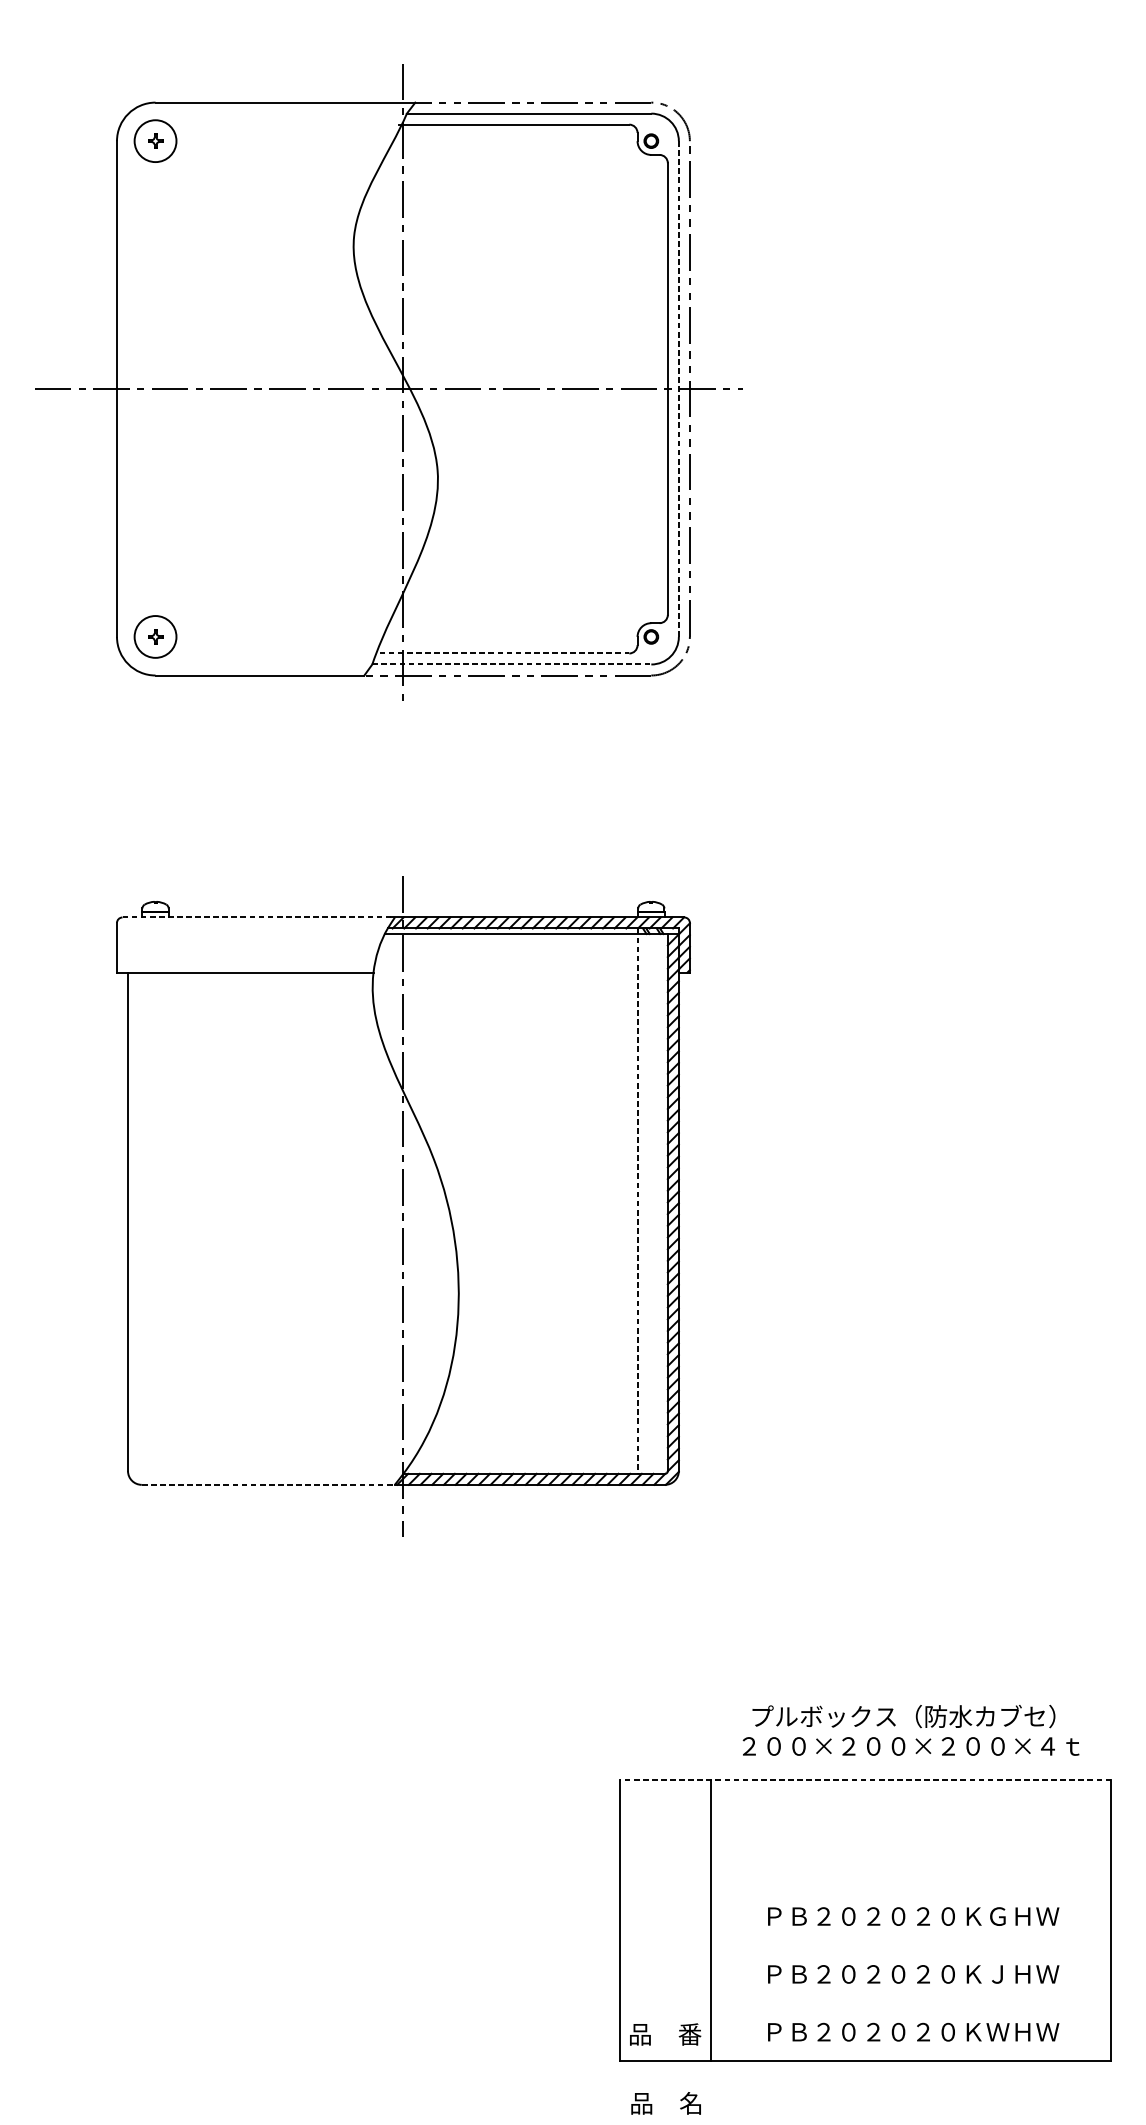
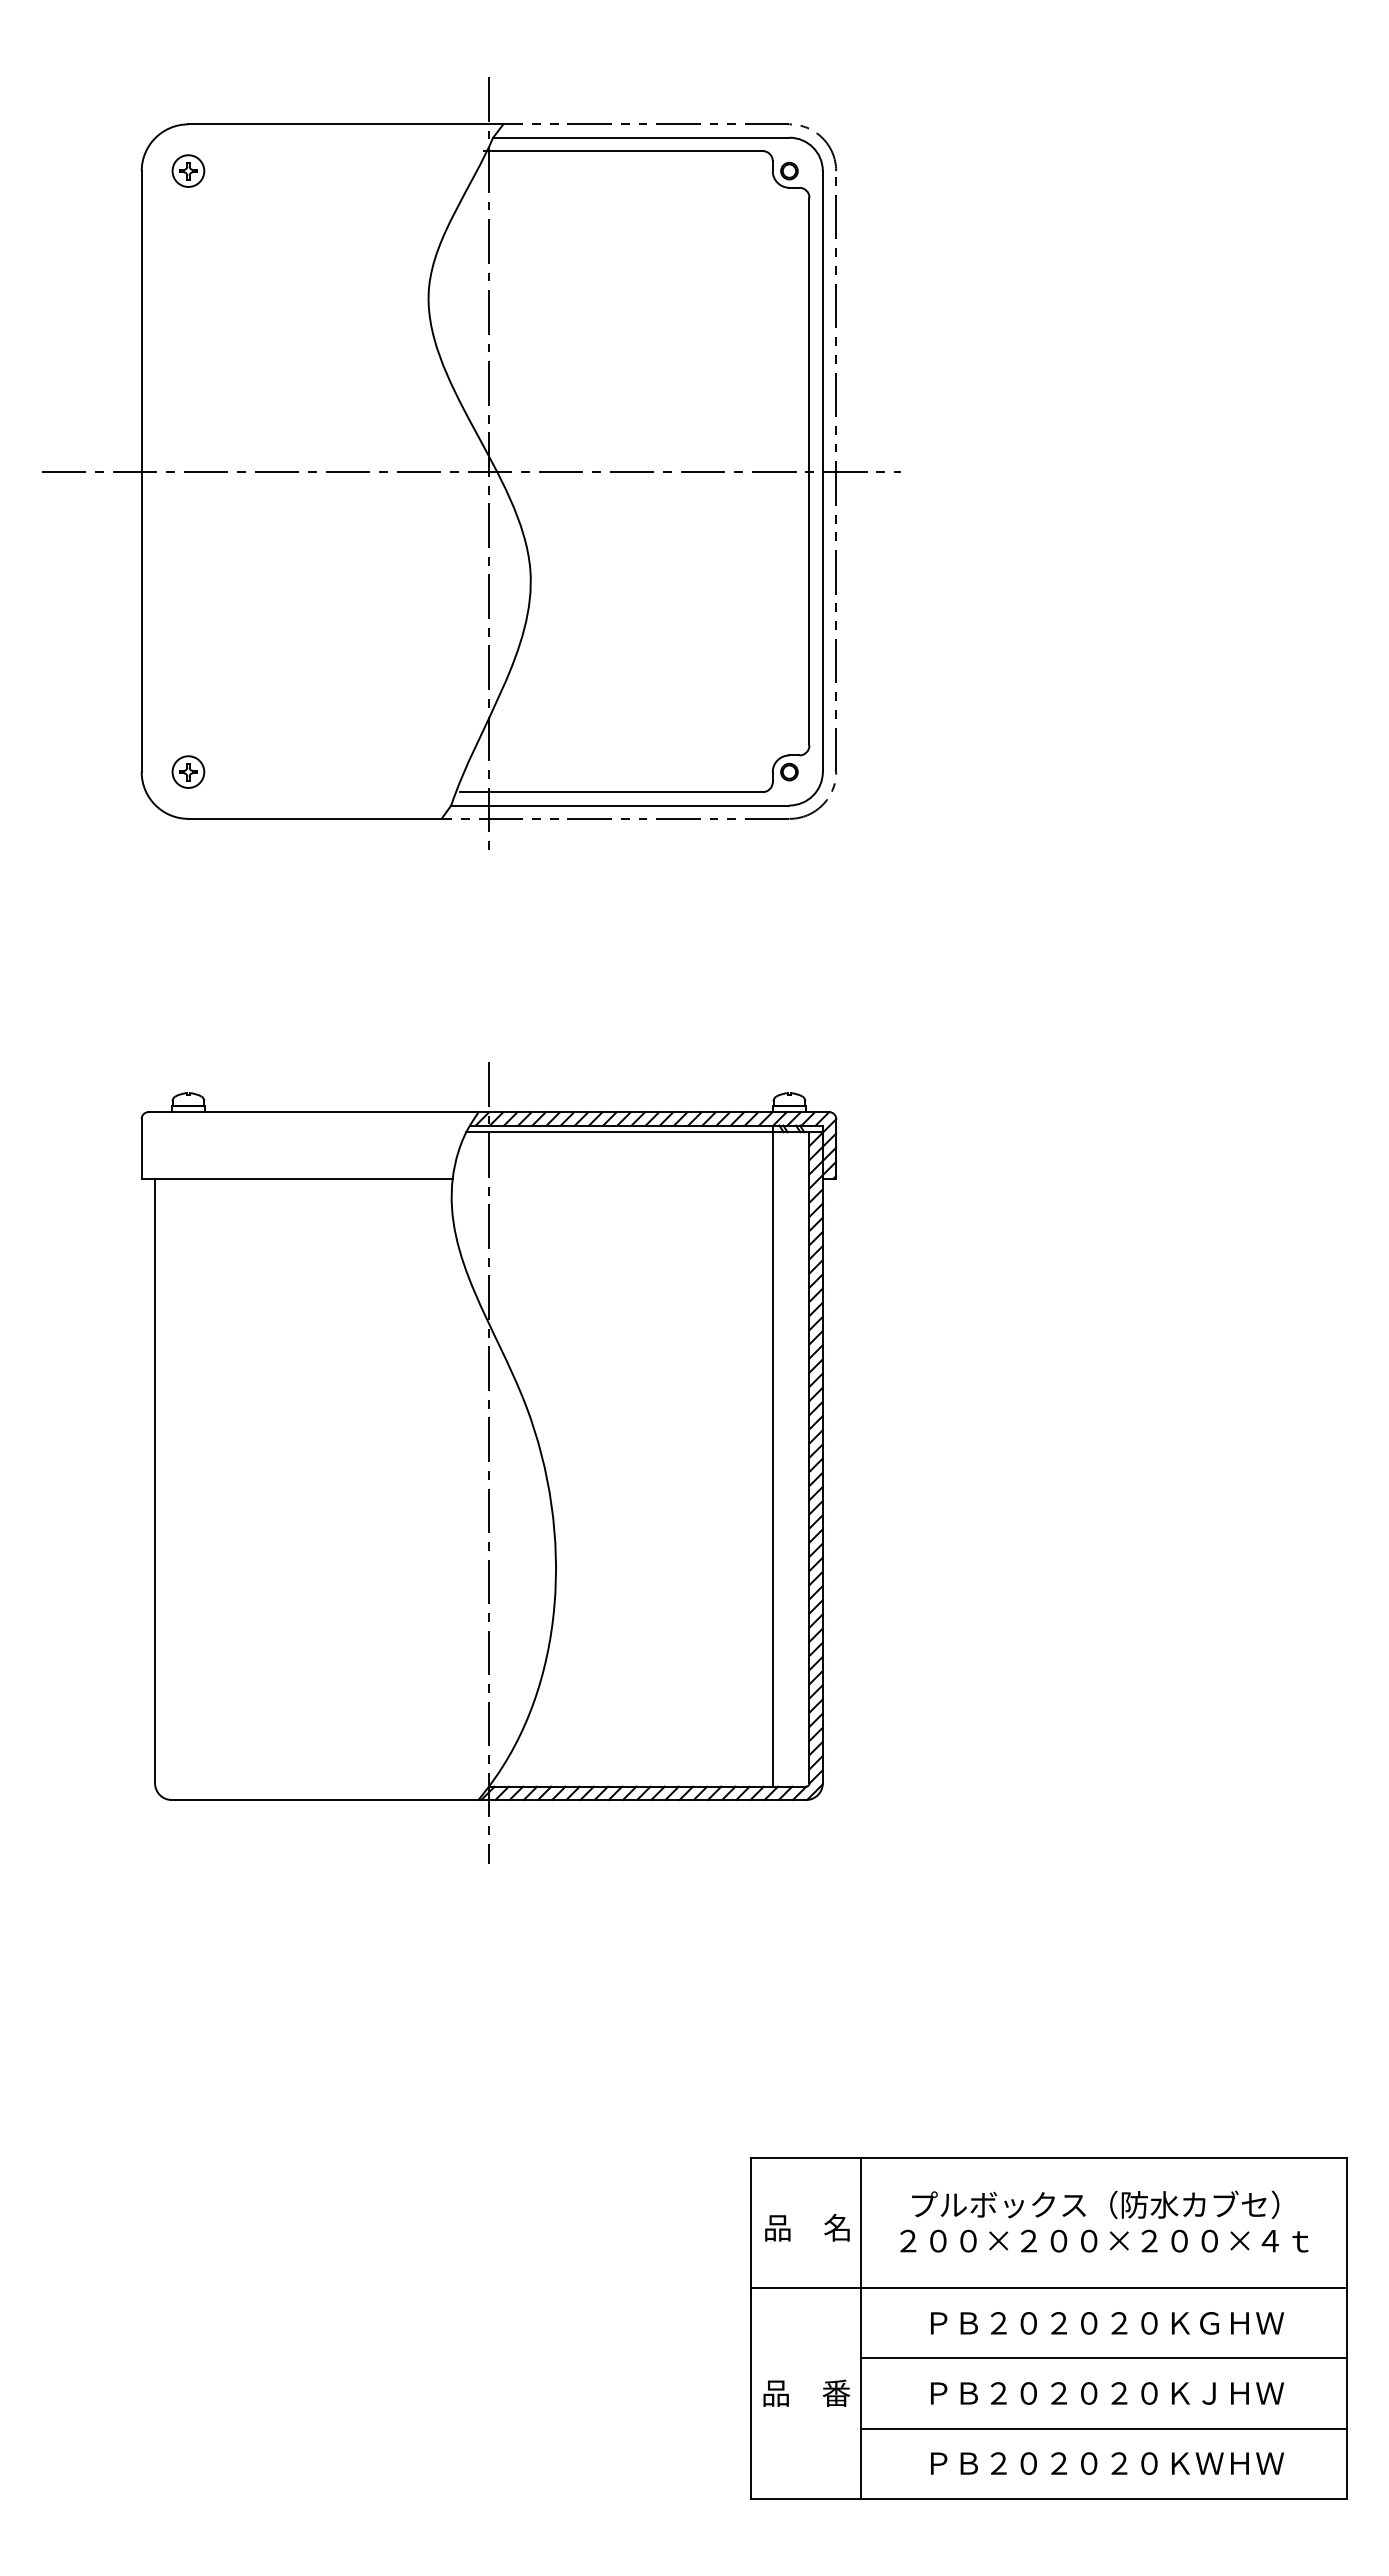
circle: (155, 140) -> (188, 170), size x0.62
line: (678, 388) -> (822, 471), dashed -> solid
circle: (155, 636) -> (188, 771), size x0.62
line: (504, 653) -> (611, 792), dashed -> solid
line: (511, 664) -> (620, 805), dashed -> solid
line: (257, 917) -> (311, 1112), dashed -> solid
line: (637, 1201) -> (772, 1456), dashed -> solid
line: (268, 1485) -> (325, 1800), dashed -> solid
text: (911, 1730) -> (1104, 2221), moved
line: (865, 1780) -> (1049, 2158), dashed -> solid
line: (865, 1887) -> (1049, 2288), added
line: (911, 1945) -> (1104, 2358), added
line: (911, 2003) -> (1104, 2428), added
text: (665, 2033) -> (806, 2392), moved
text: (666, 2103) -> (807, 2227), moved

